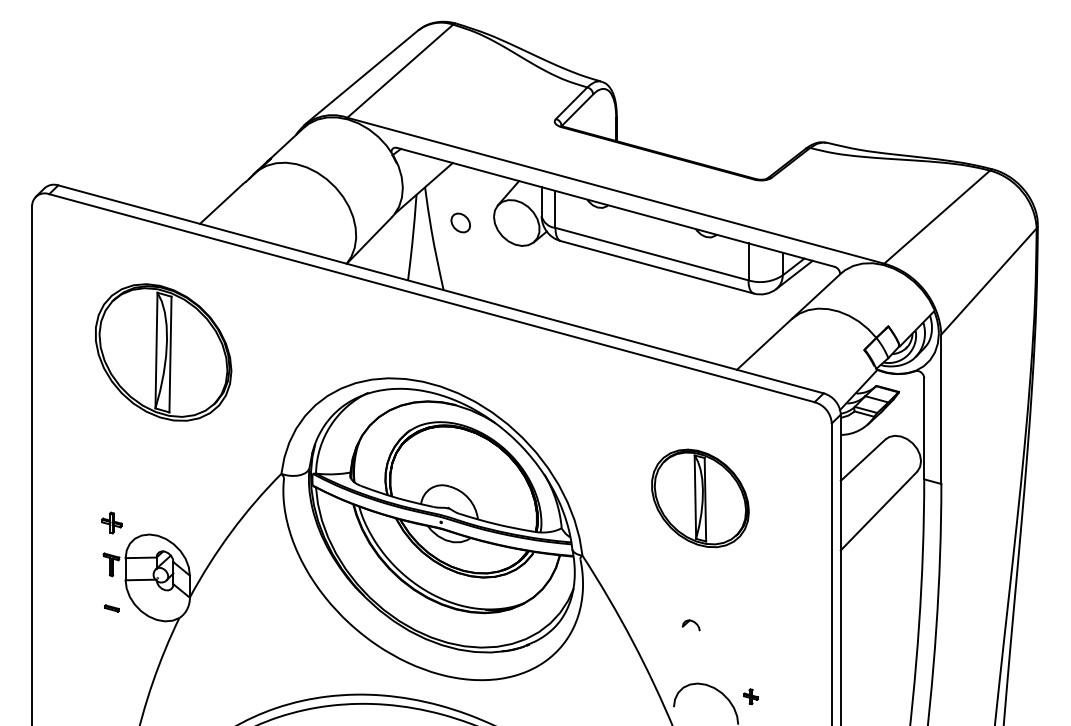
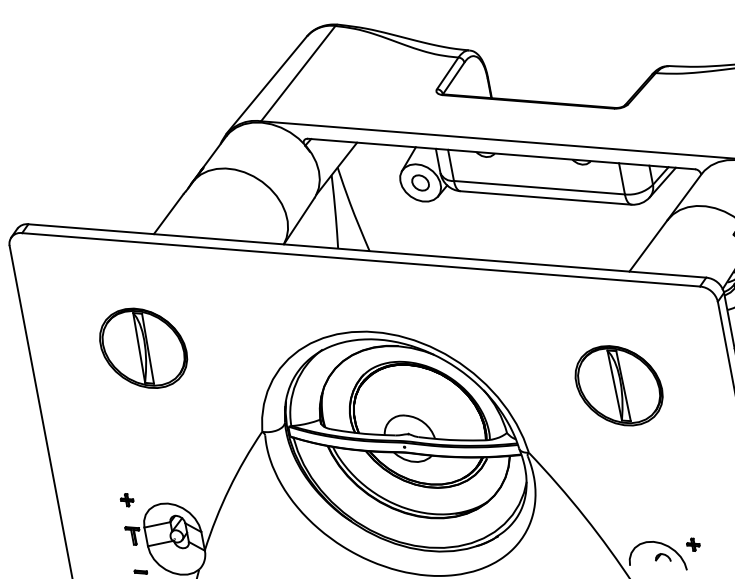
part: (460, 222) -> (420, 182), moved
part: (163, 352) -> (143, 348), size x0.71
part: (111, 522) -> (126, 499), size x0.71
part: (690, 625) -> (662, 558), moved

